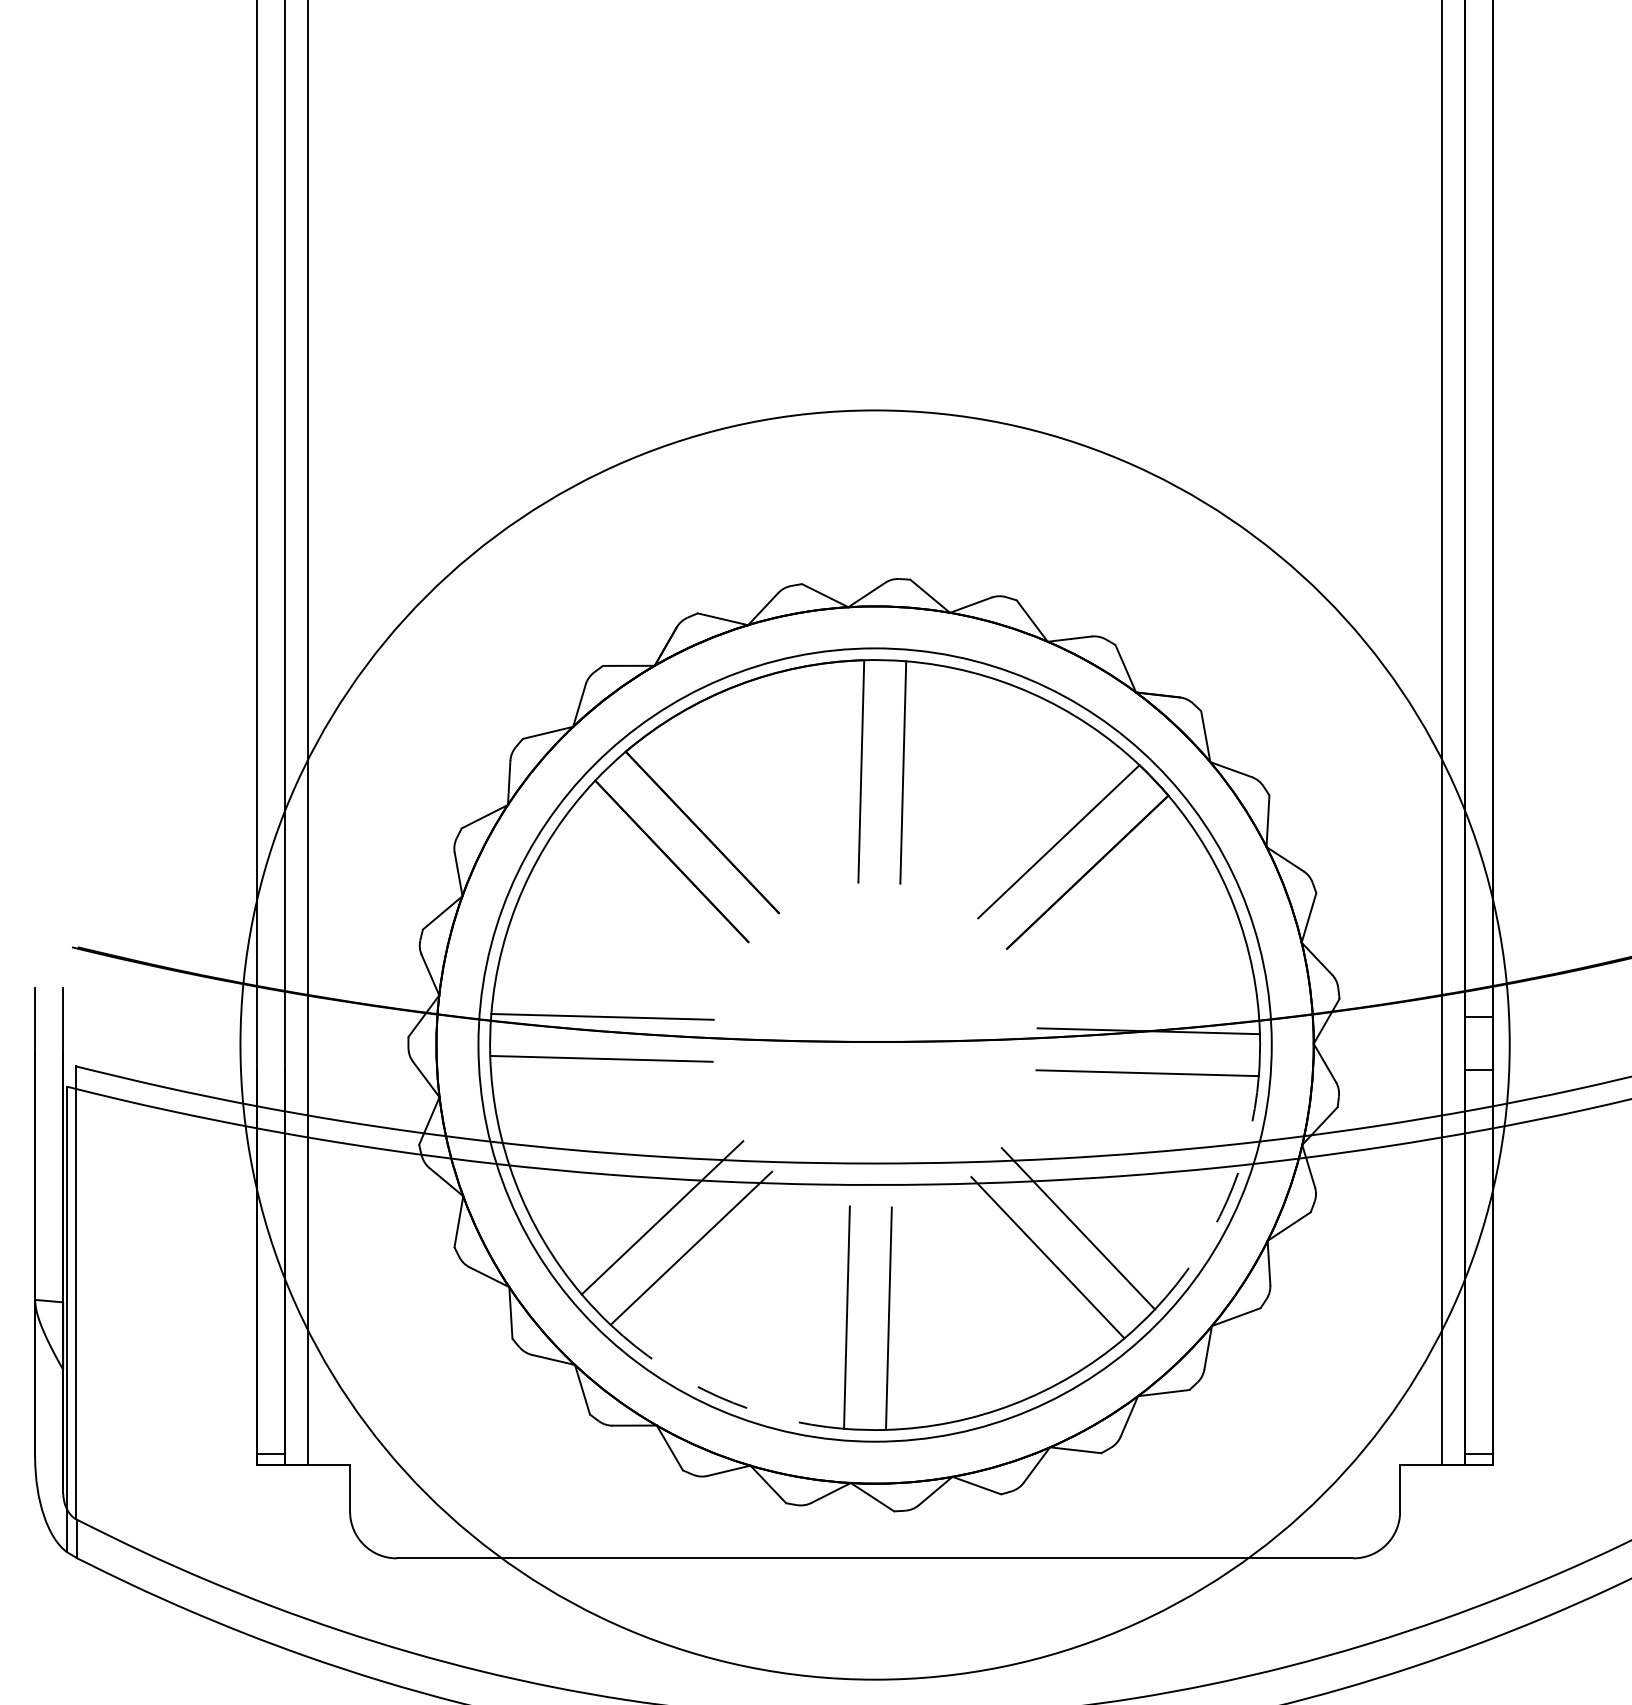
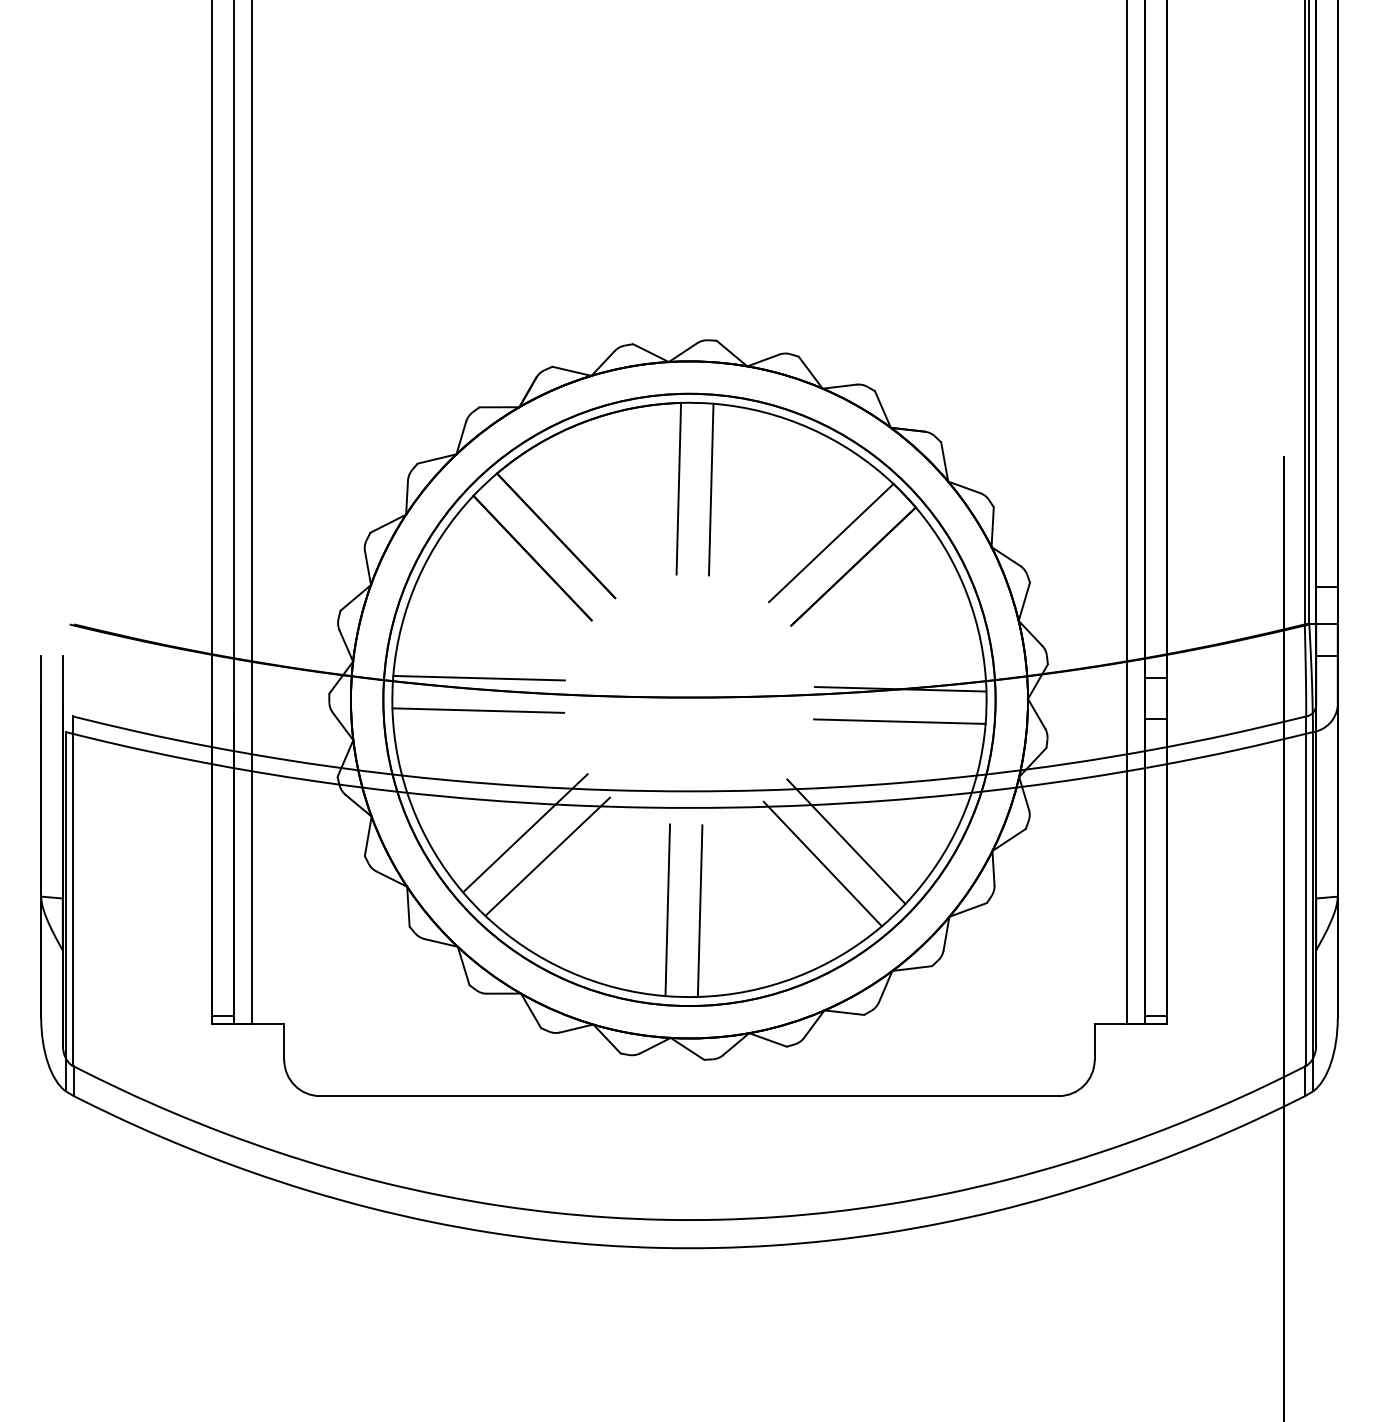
circle: (875, 1044) -> (689, 699), size x0.62
arc: (1226, 1201) -> (960, 820), dashed -> solid
arc: (718, 1396) -> (568, 971), dashed -> solid

